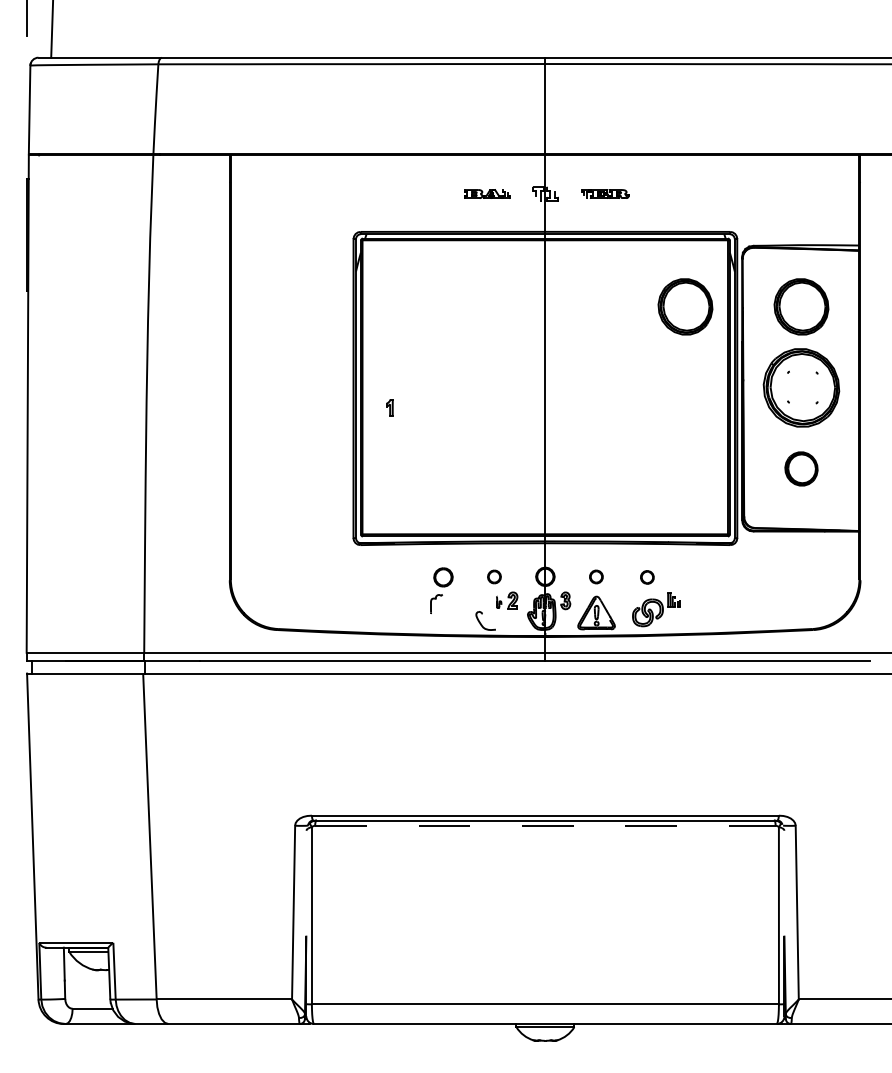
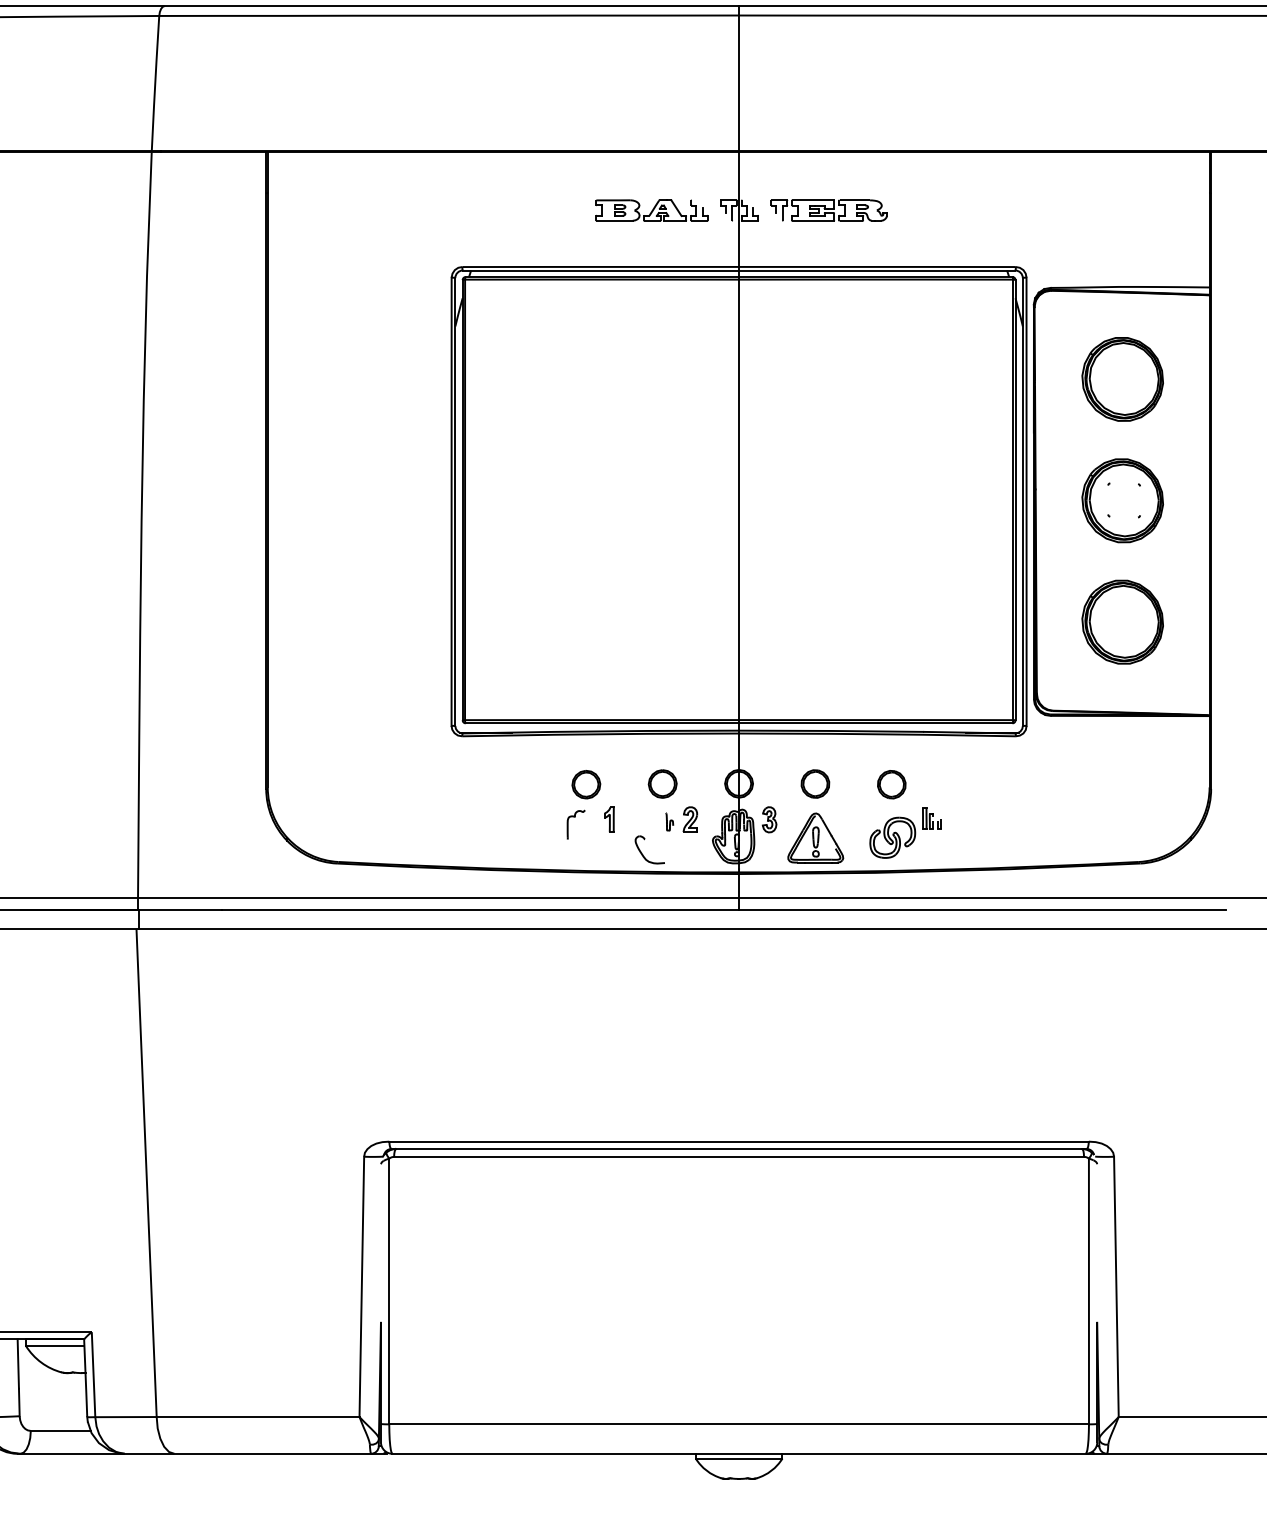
part: (487, 193) -> (652, 209), size x1.67
part: (605, 193) -> (829, 209), size x1.67
part: (685, 306) -> (948, 378), removed
part: (801, 387) -> (1122, 500), size x0.71
part: (389, 407) -> (608, 819), moved
part: (801, 468) -> (1122, 621), size x1.67
part: (494, 576) -> (662, 783), size x1.43
part: (596, 576) -> (815, 783), size x1.43
part: (647, 577) -> (892, 784), size x1.43
line: (545, 825) -> (739, 1156), dashed -> solid

